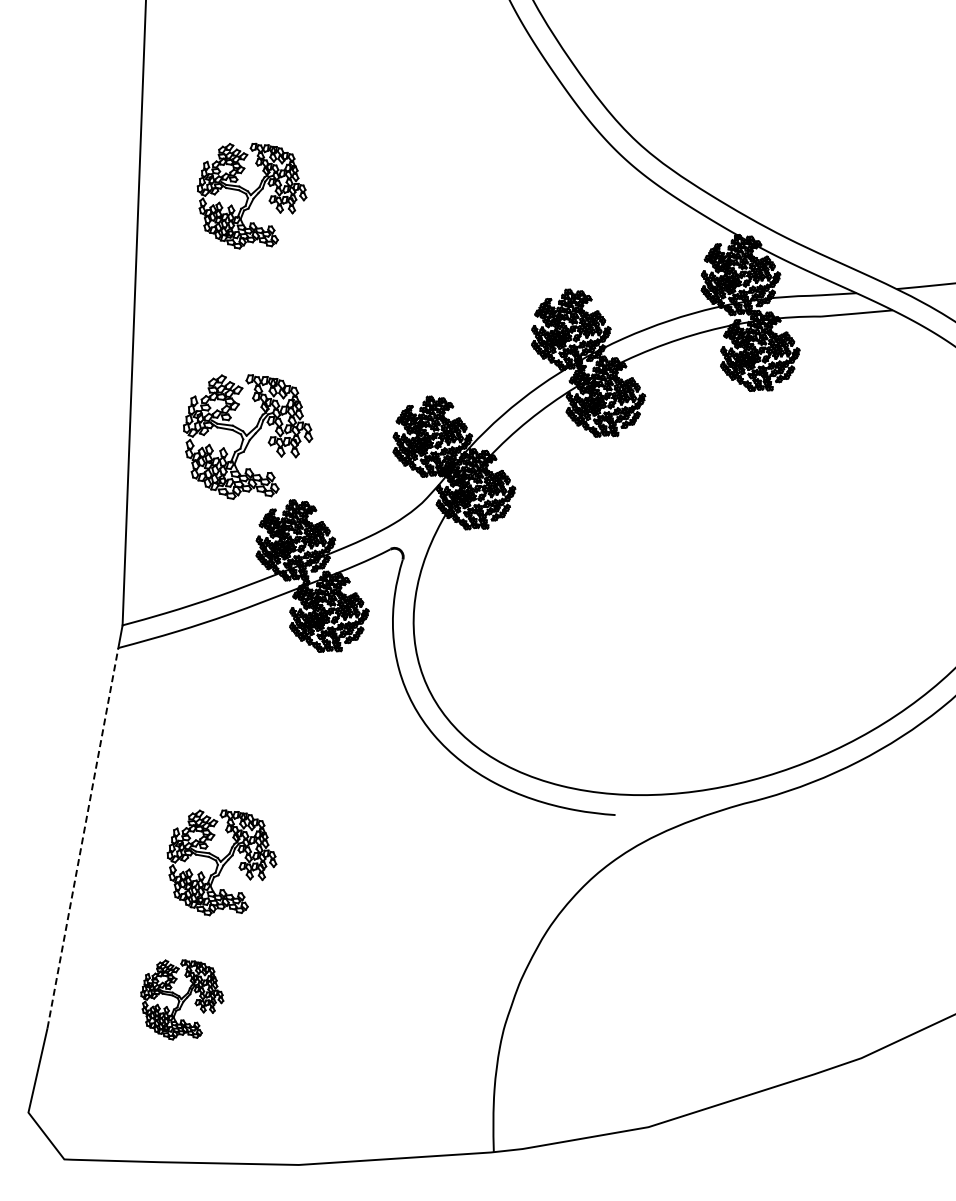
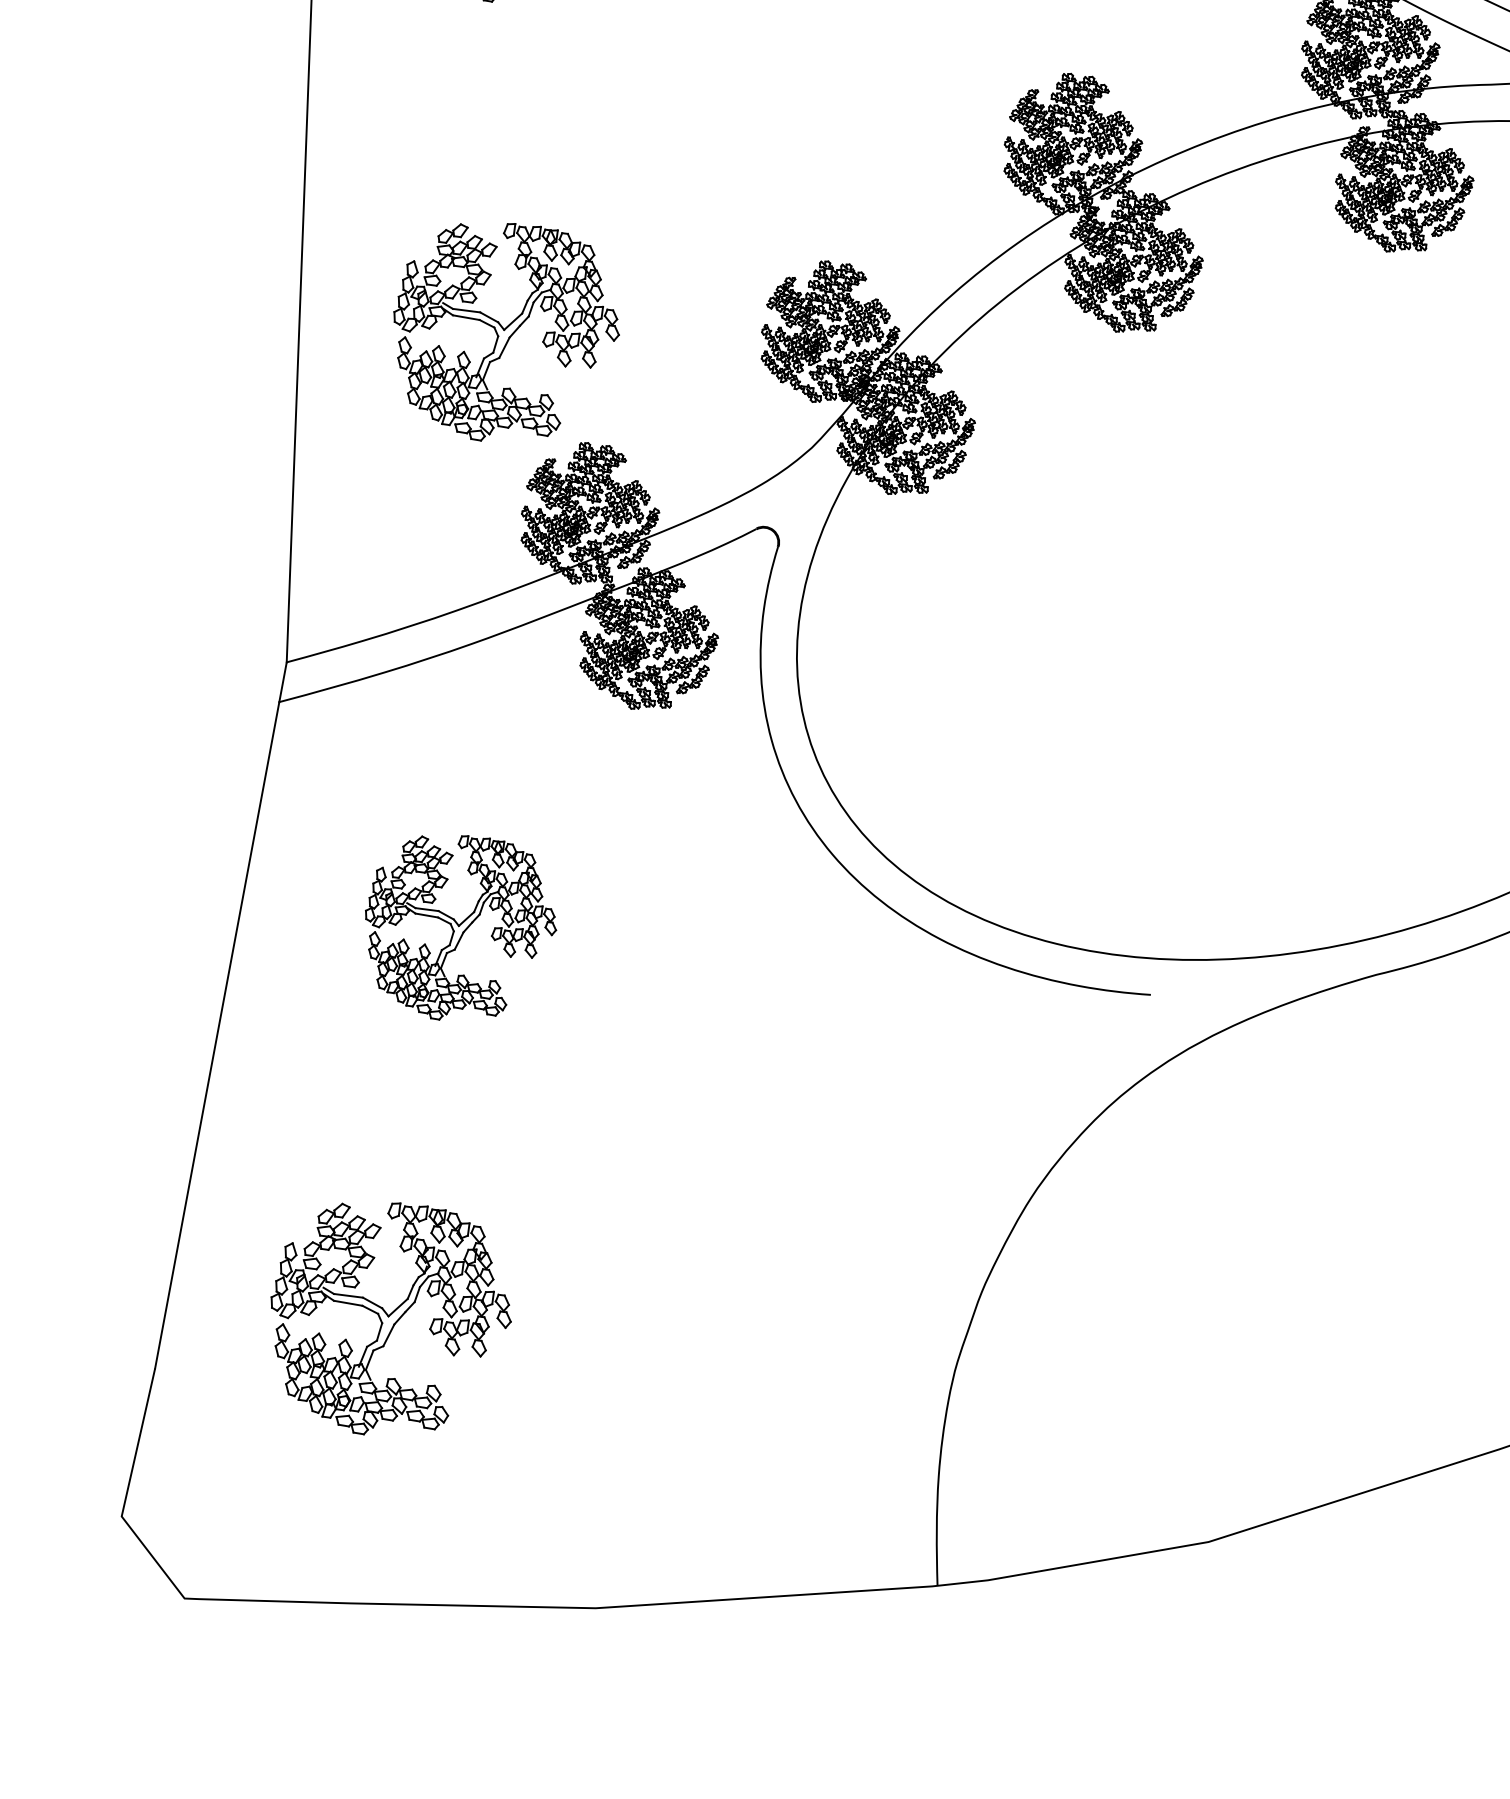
line: (83, 837) -> (218, 1034), dashed -> solid
part: (221, 862) -> (460, 927), moved
part: (182, 999) -> (391, 1318), size x1.67

